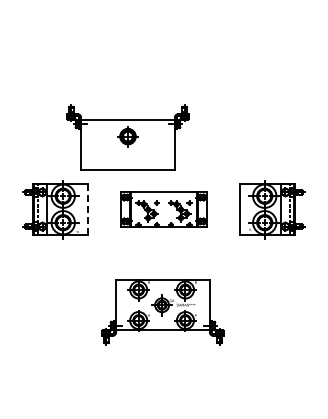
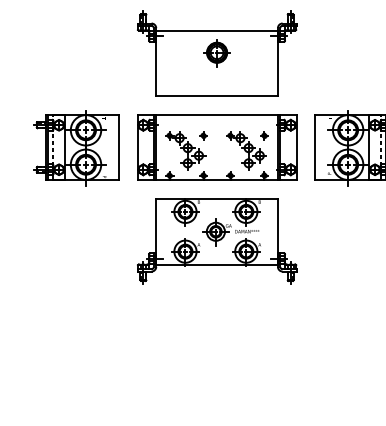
part: (127, 137) -> (216, 53), moved
line: (88, 209) -> (118, 147), dashed -> solid
part: (163, 209) -> (216, 147), size x1.43
part: (162, 312) -> (216, 241), moved

